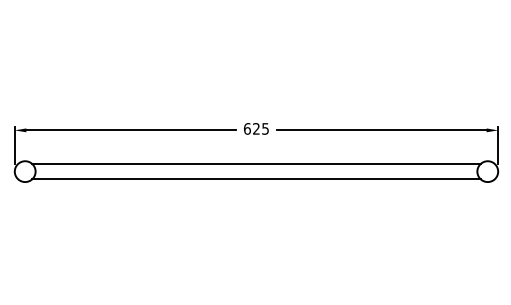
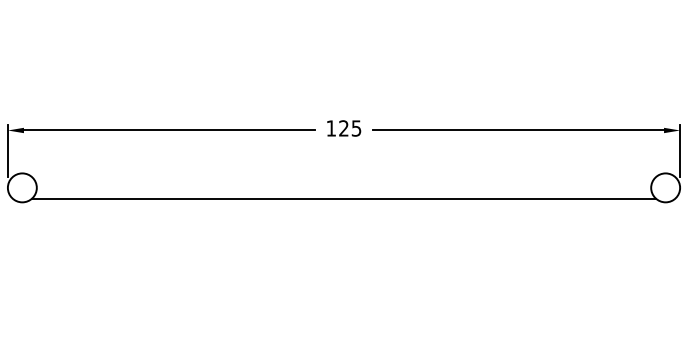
text: (247, 128) -> (331, 127), 625 -> 125
line: (256, 163) -> (344, 176), removed

